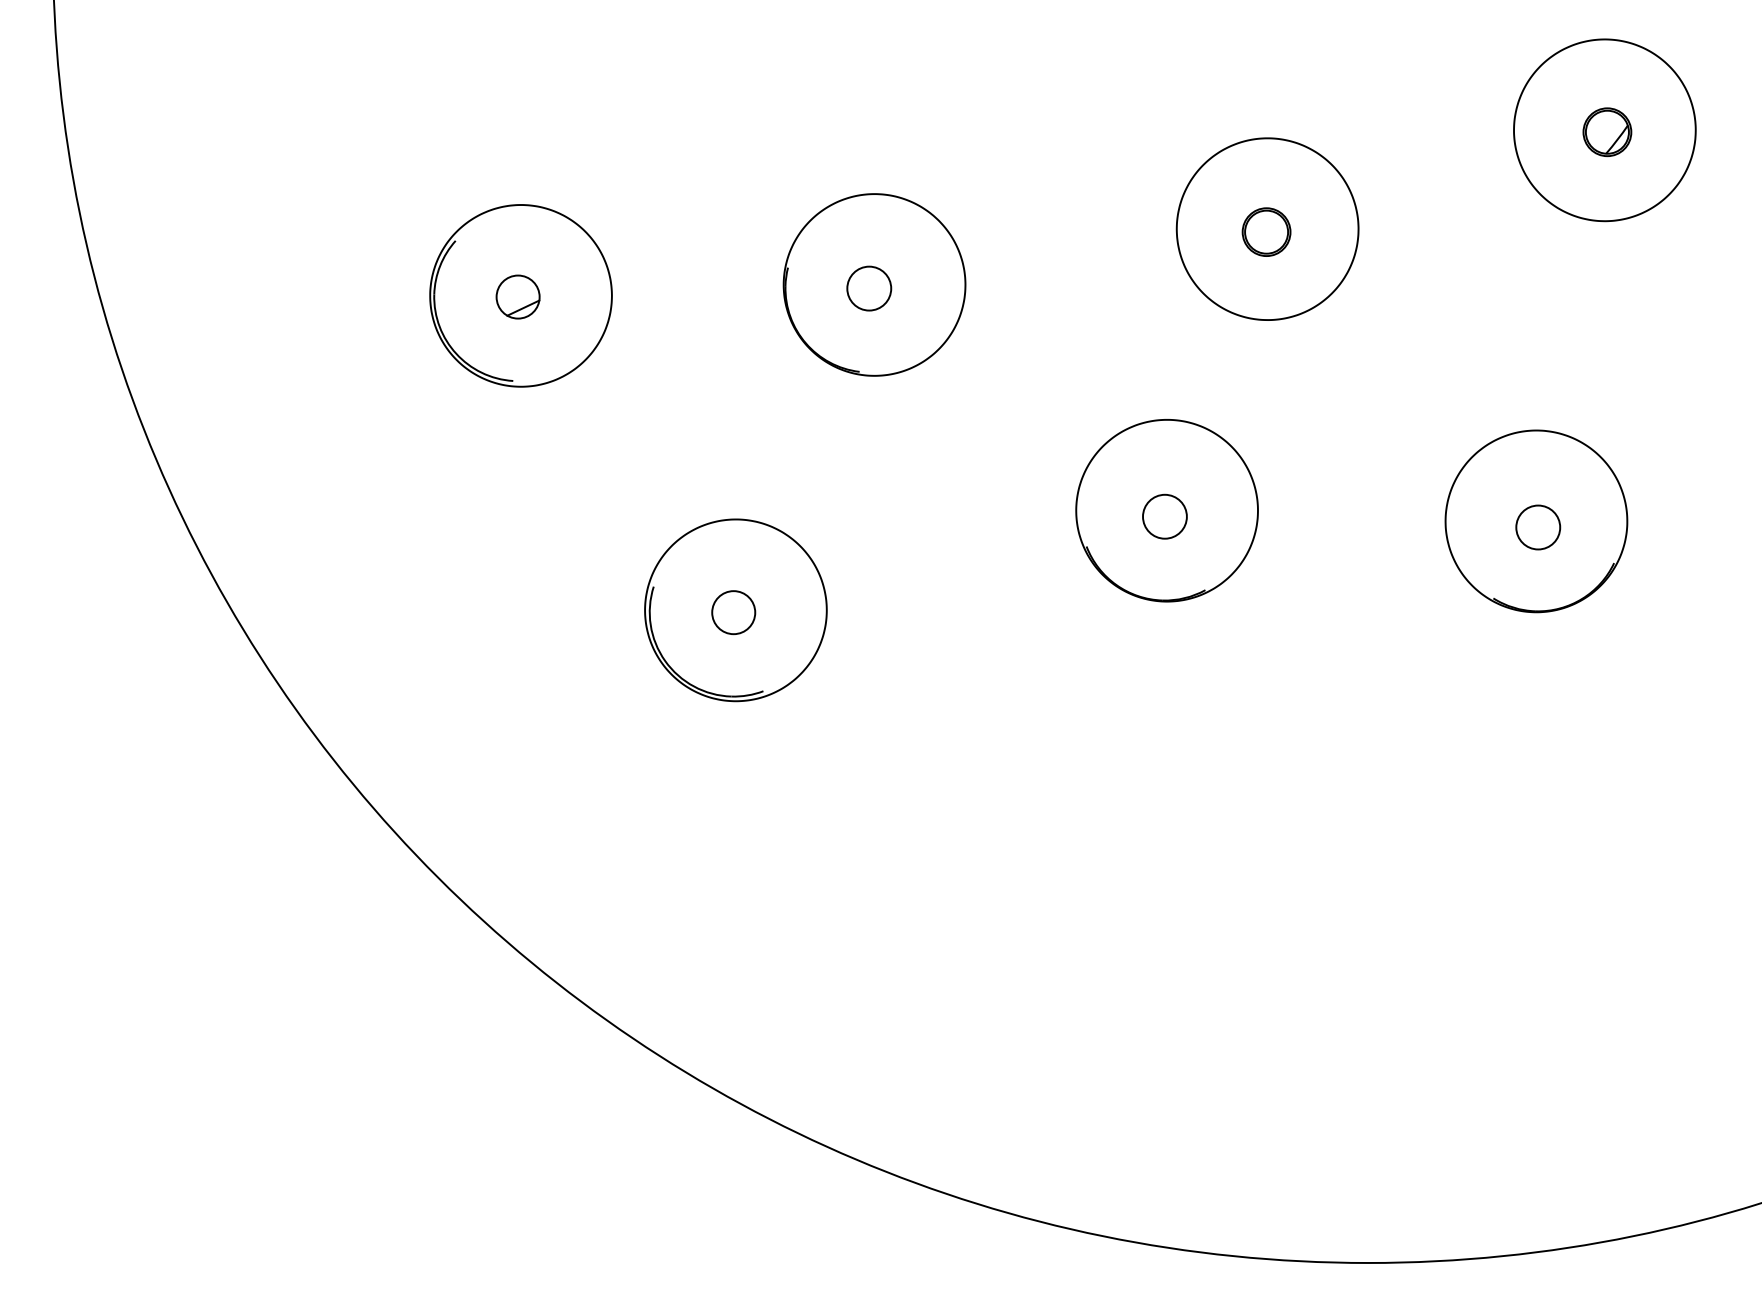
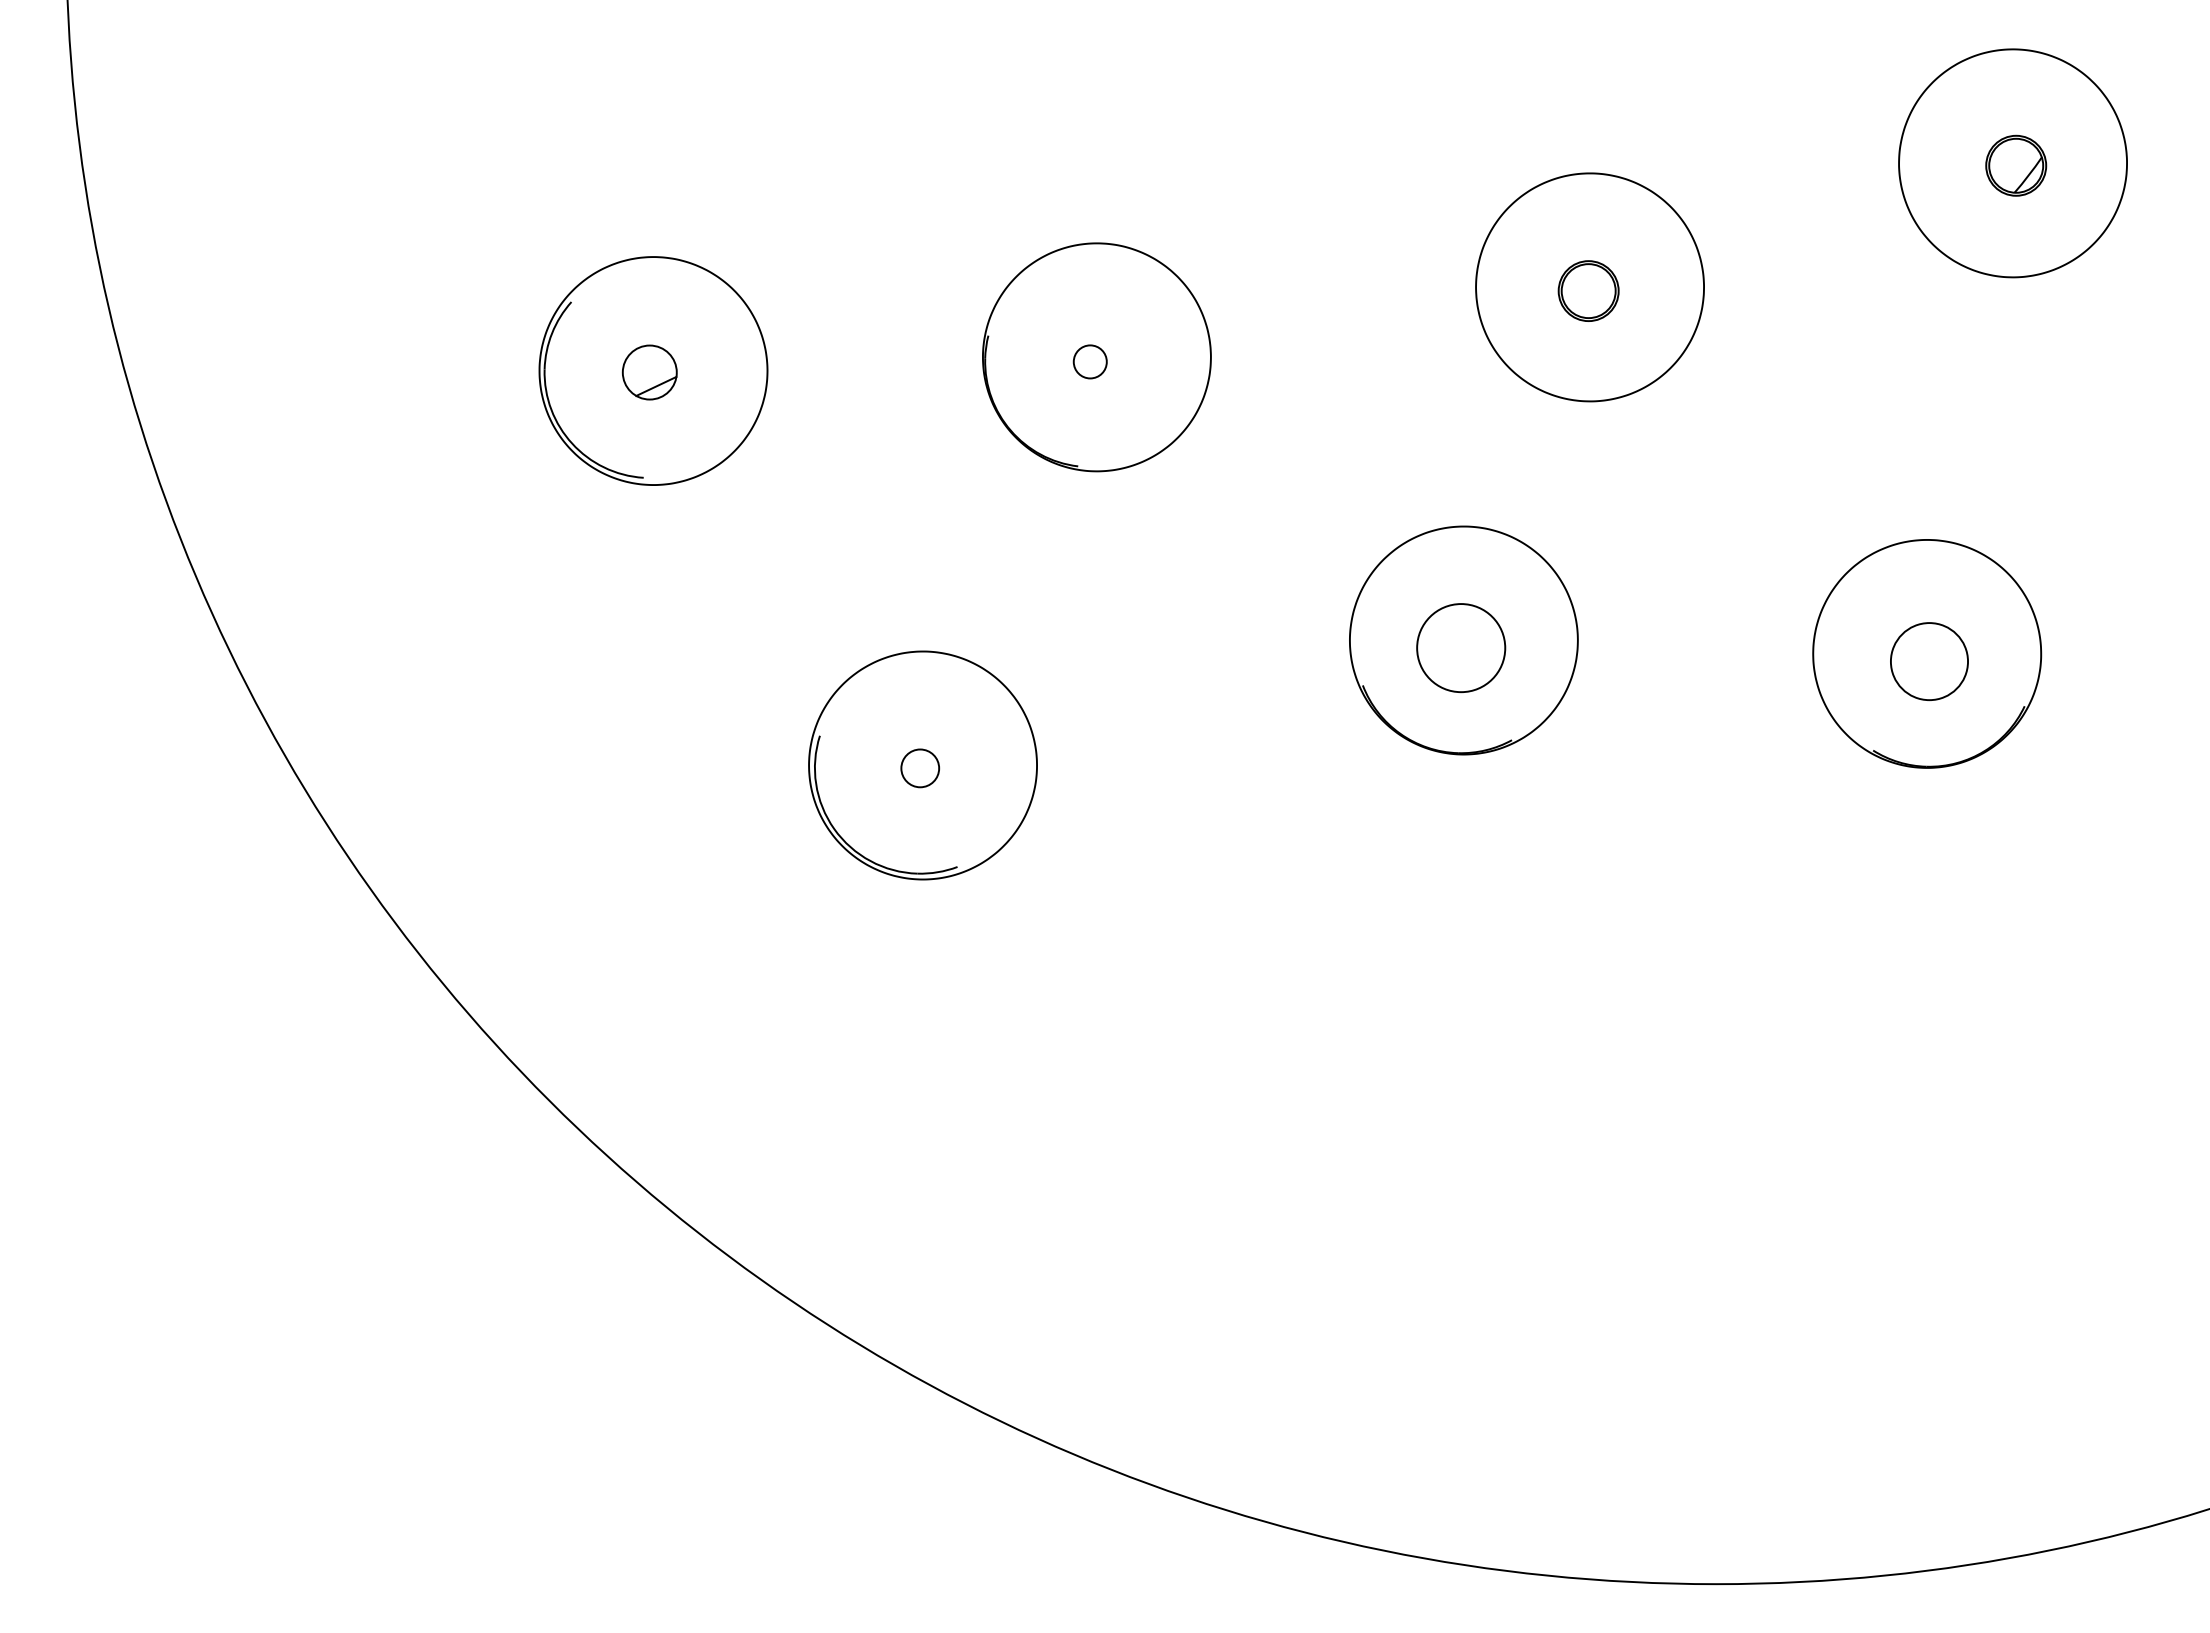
circle: (868, 288) -> (1089, 361), size x0.6
circle: (1164, 516) -> (1460, 647), size x1.6
circle: (1538, 527) -> (1929, 661), size x1.4
circle: (733, 612) -> (920, 768), size x0.7

